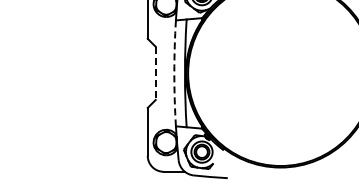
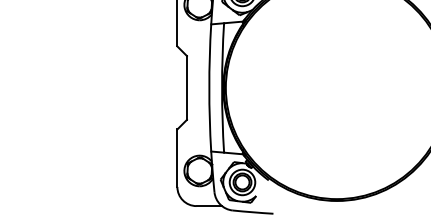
line: (155, 73) -> (186, 88), dashed -> solid
arc: (174, 73) -> (209, 88), dashed -> solid

